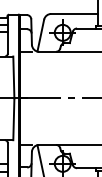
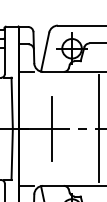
line: (46, 98) -> (52, 129), added
line: (84, 98) -> (98, 129), added

